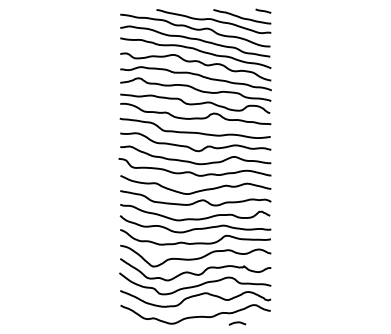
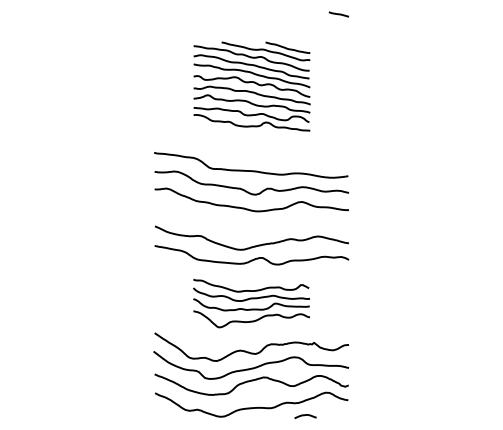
part: (195, 67) -> (251, 86), size x0.6
curve: (191, 171) -> (246, 220), removed
part: (195, 235) -> (251, 303), size x0.6

